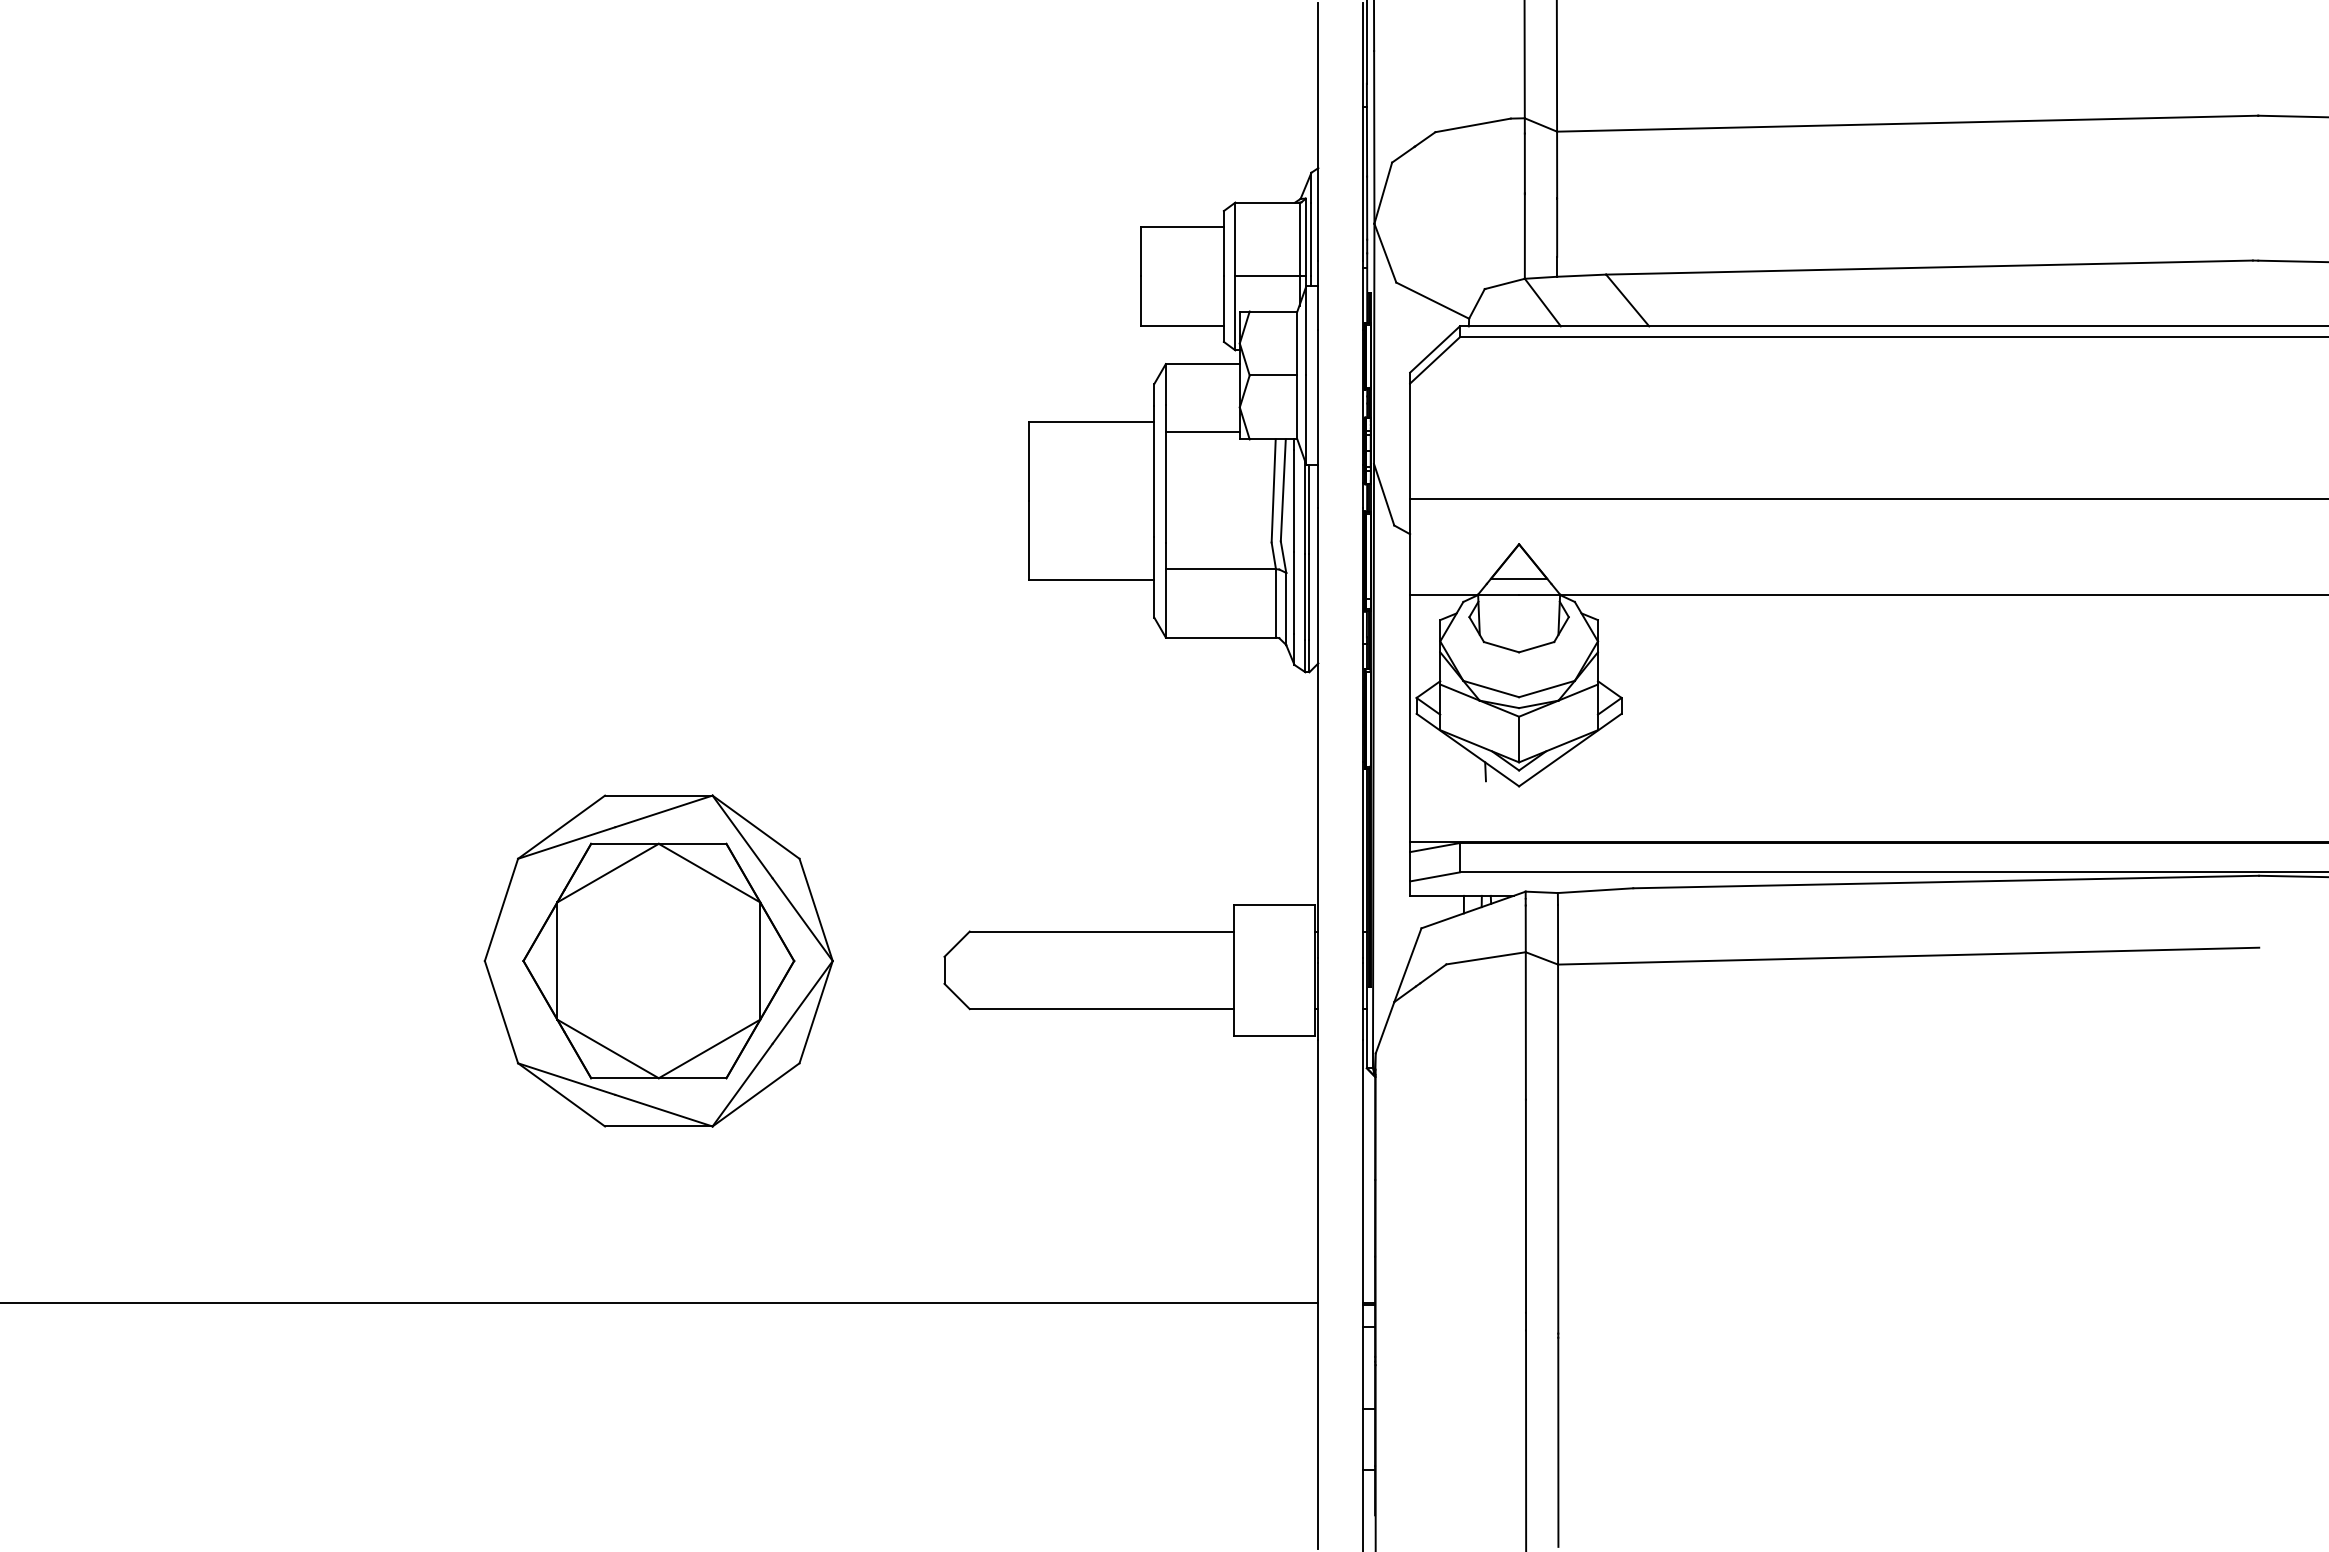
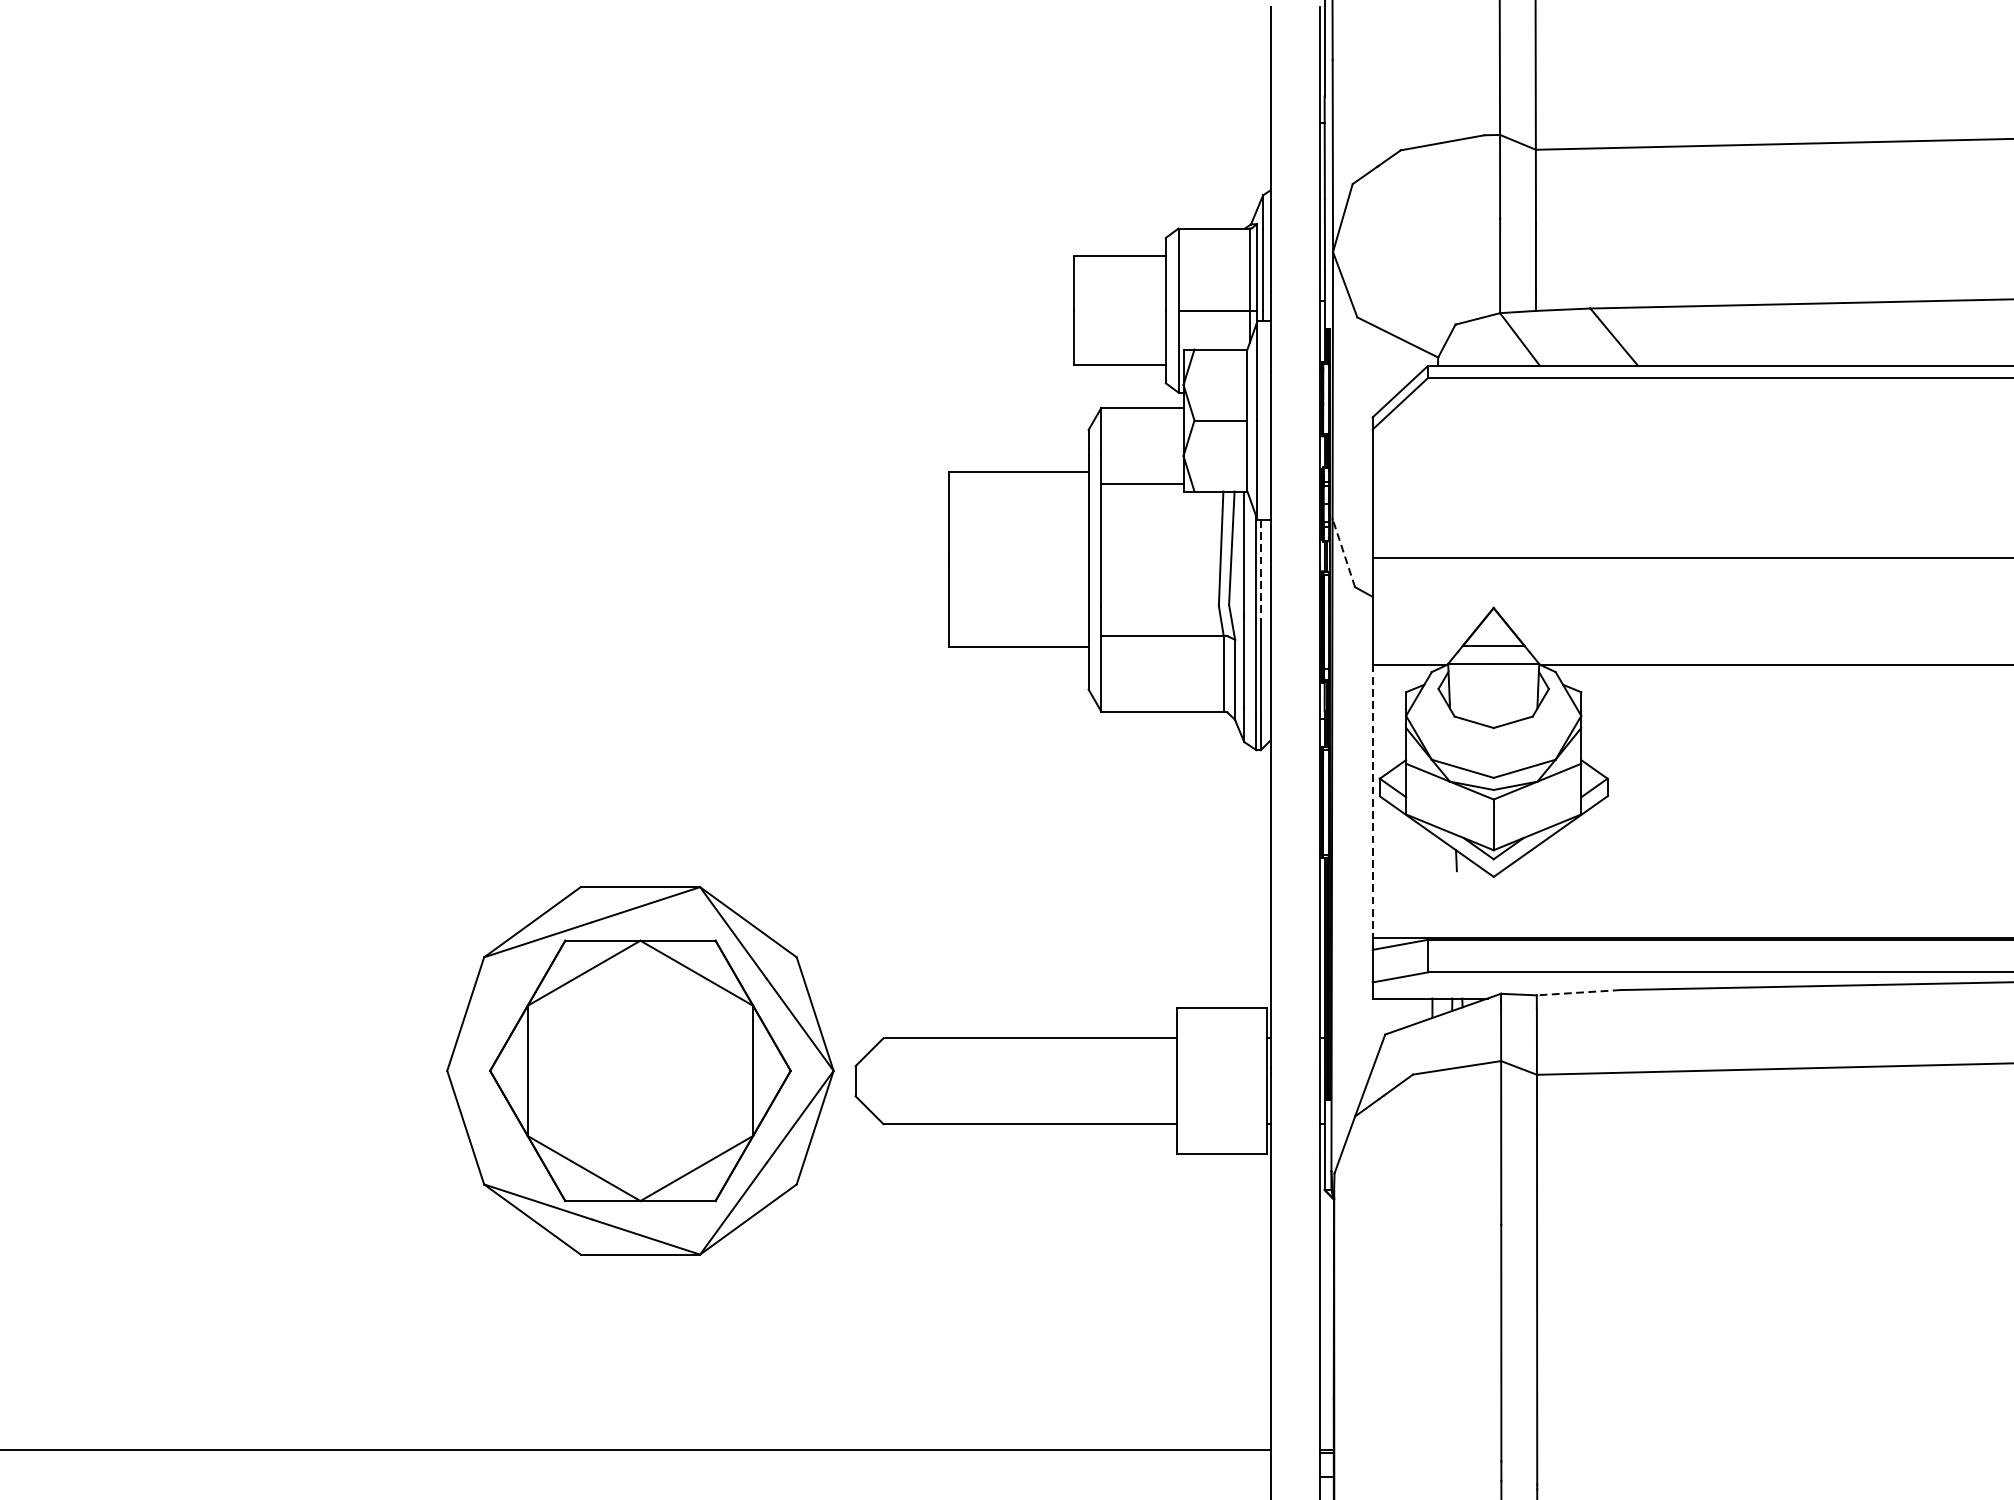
line: (1384, 494) -> (1344, 552), solid -> dashed
line: (1309, 509) -> (1260, 569), solid -> dashed
line: (1410, 718) -> (1373, 801), solid -> dashed
line: (1595, 890) -> (1578, 992), solid -> dashed
part: (658, 960) -> (640, 1070), moved

